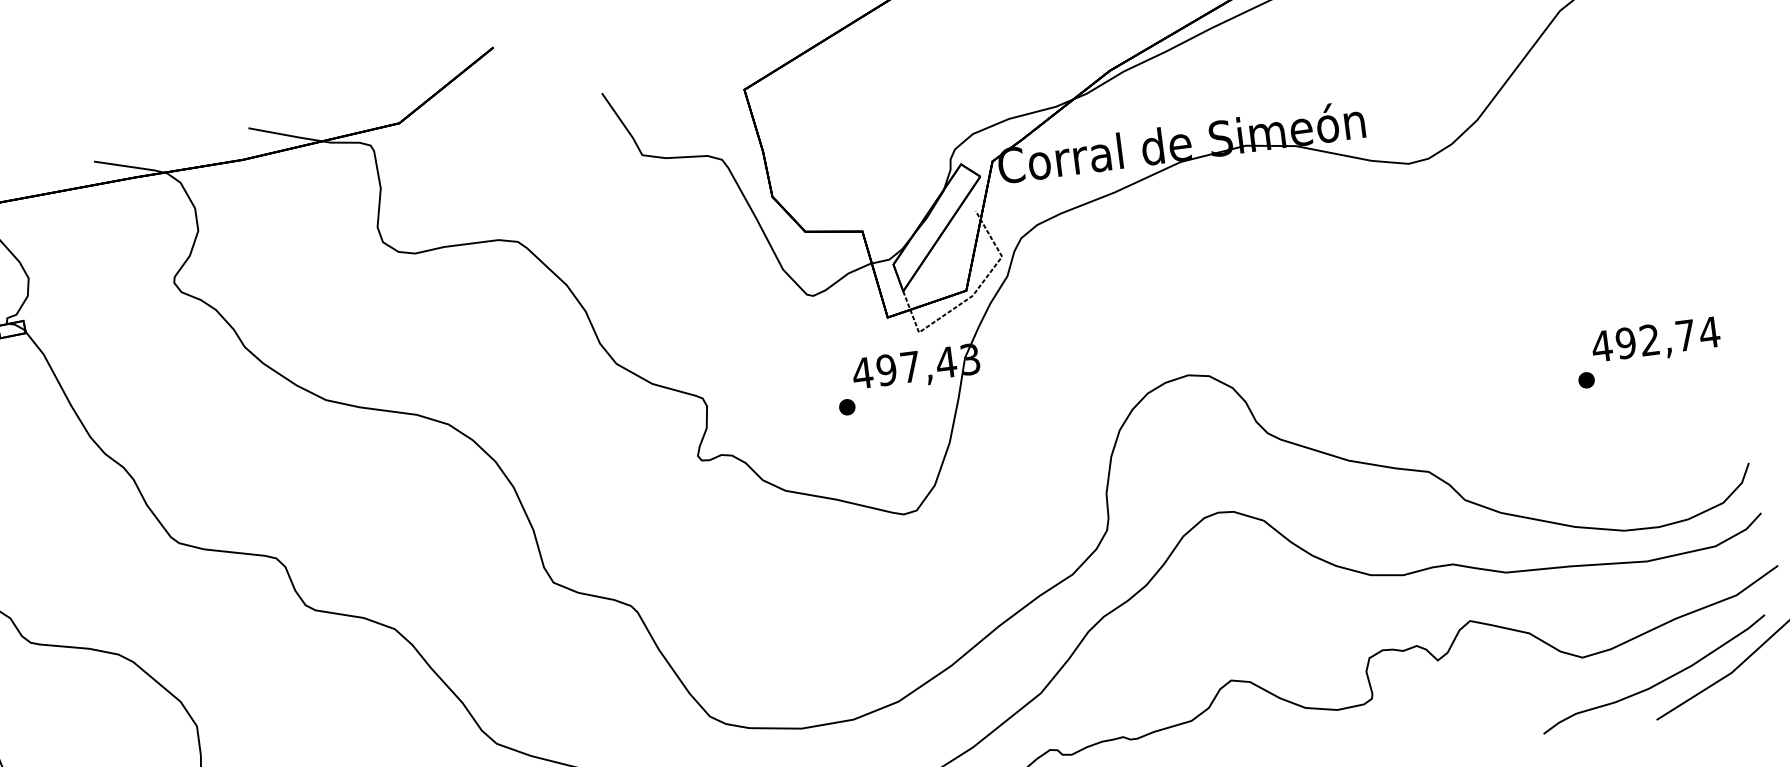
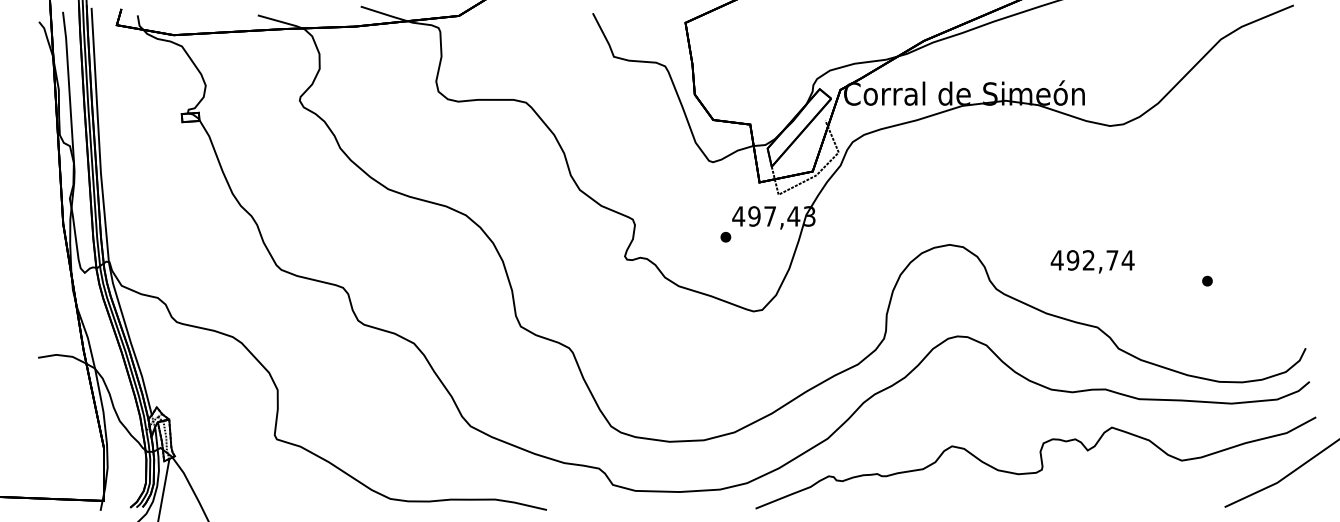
text: (1655, 341) -> (1092, 261), moved
curve: (1659, 681) -> (1229, 482), removed

